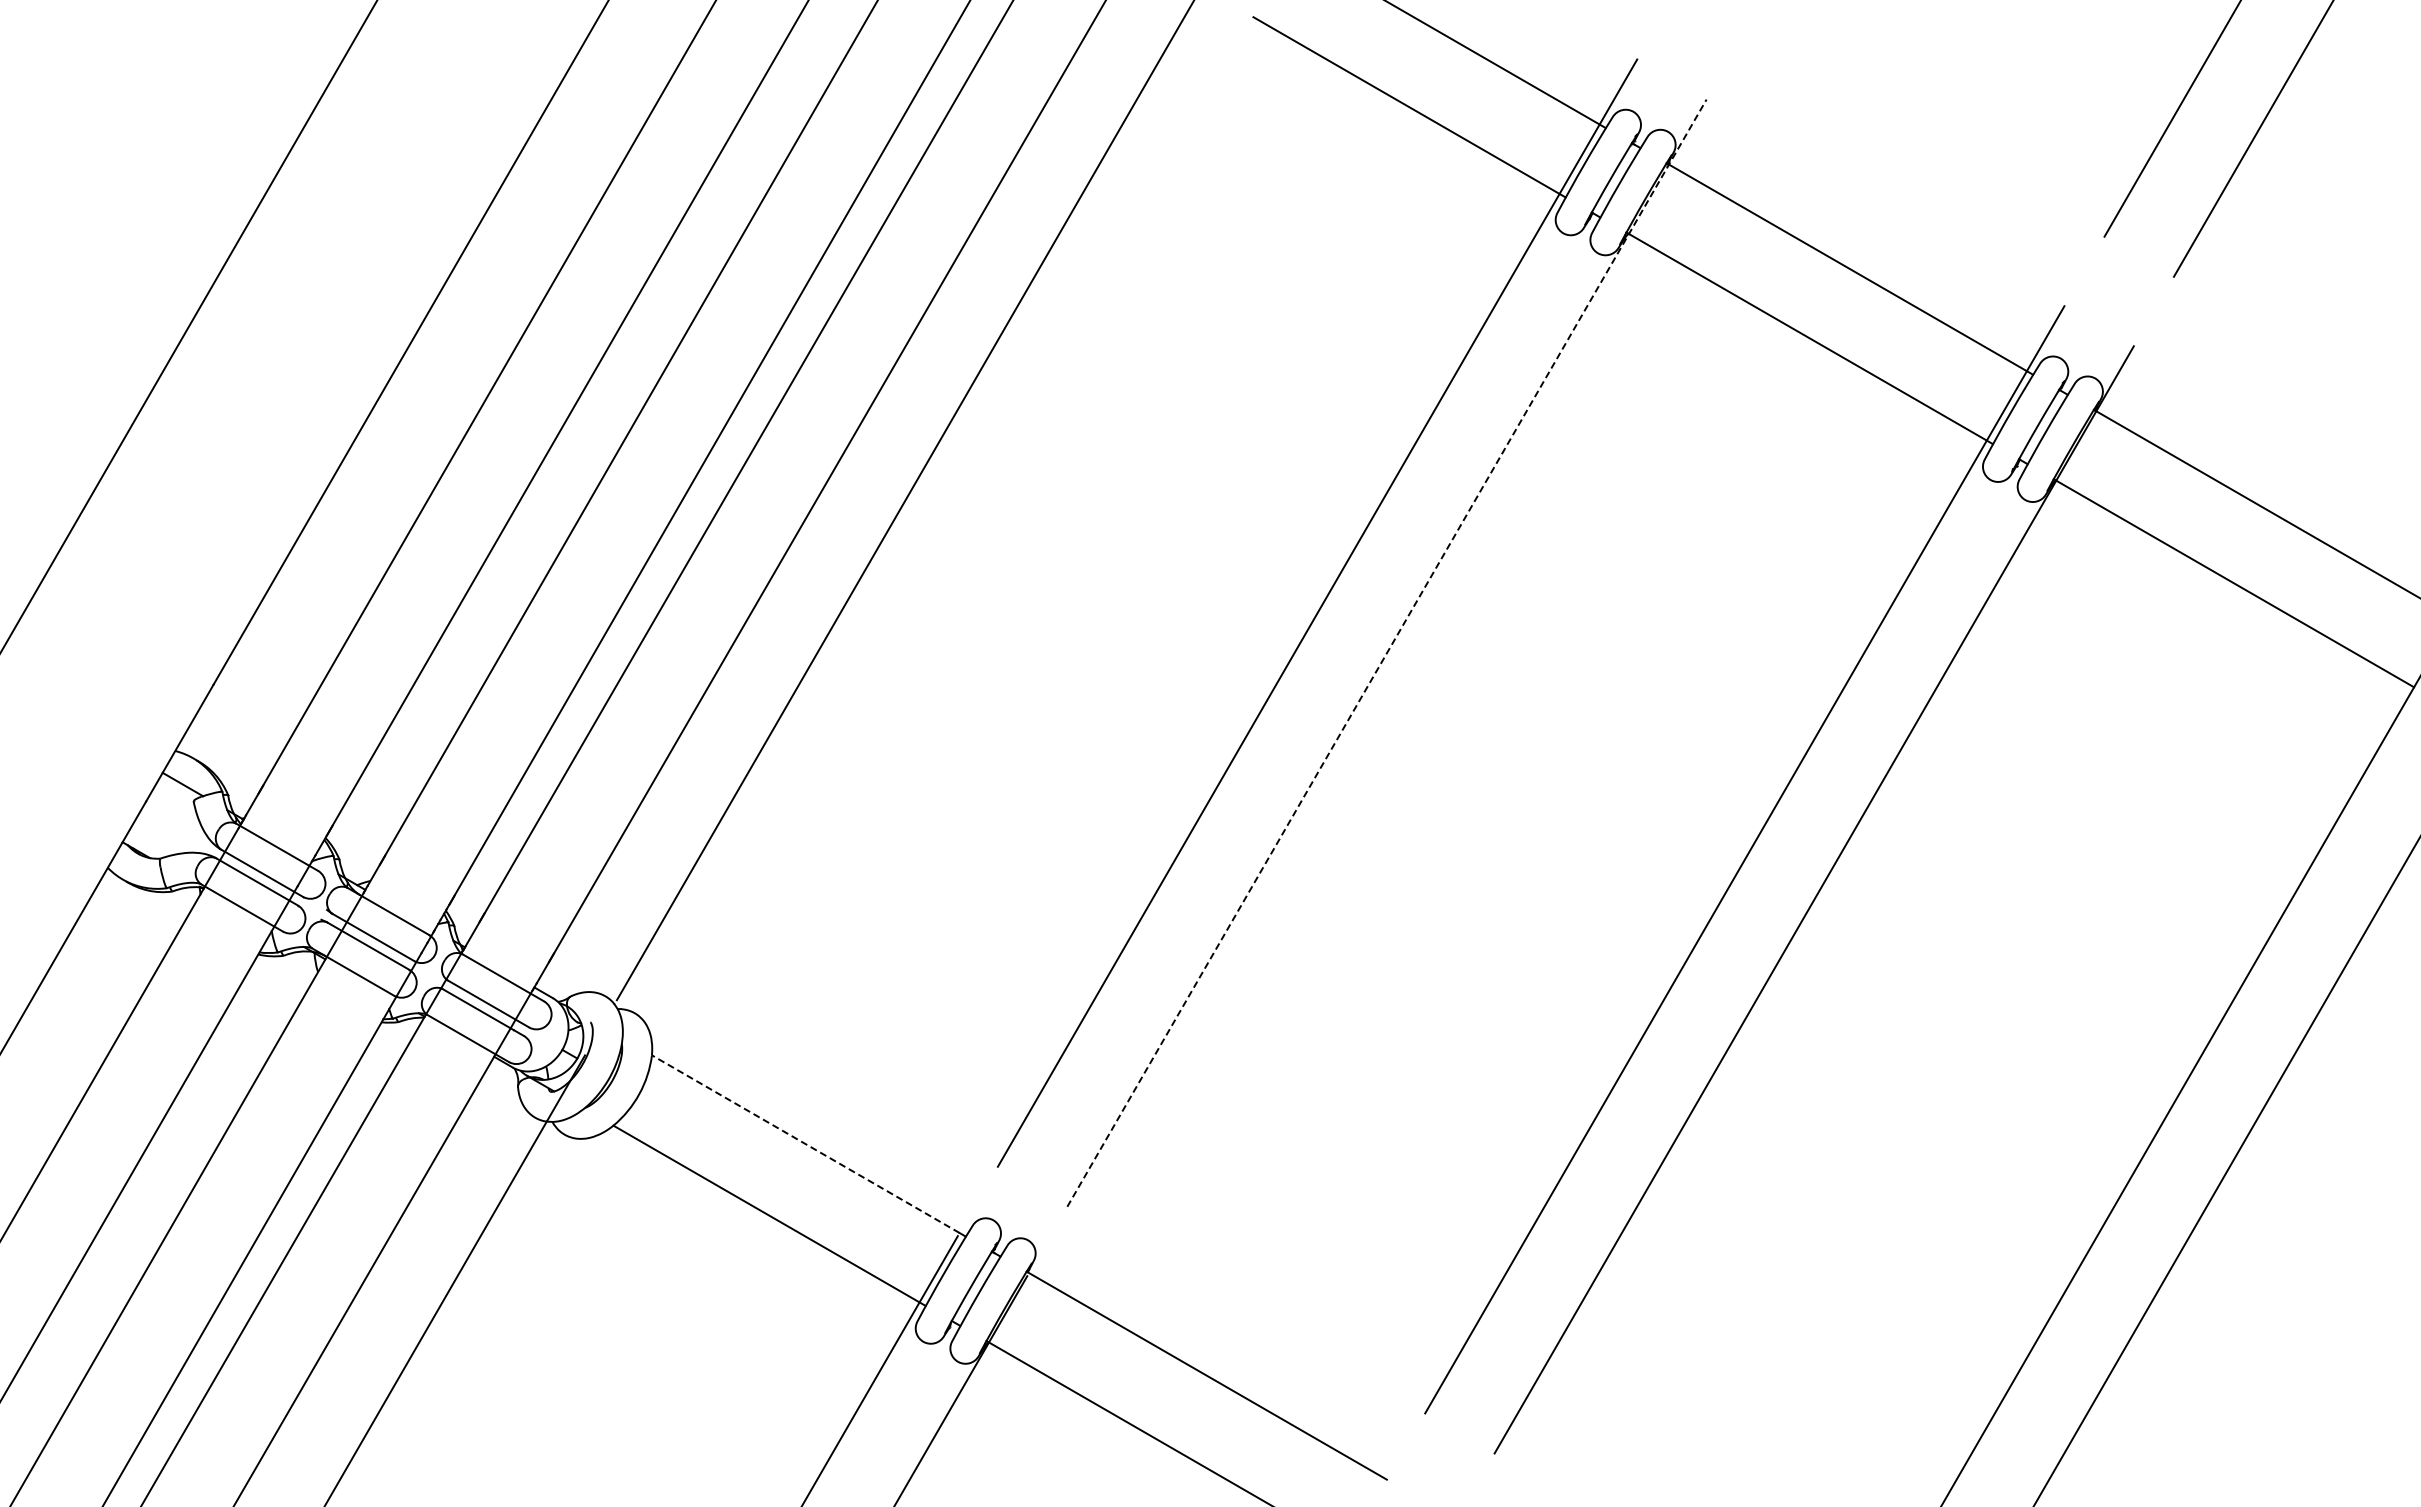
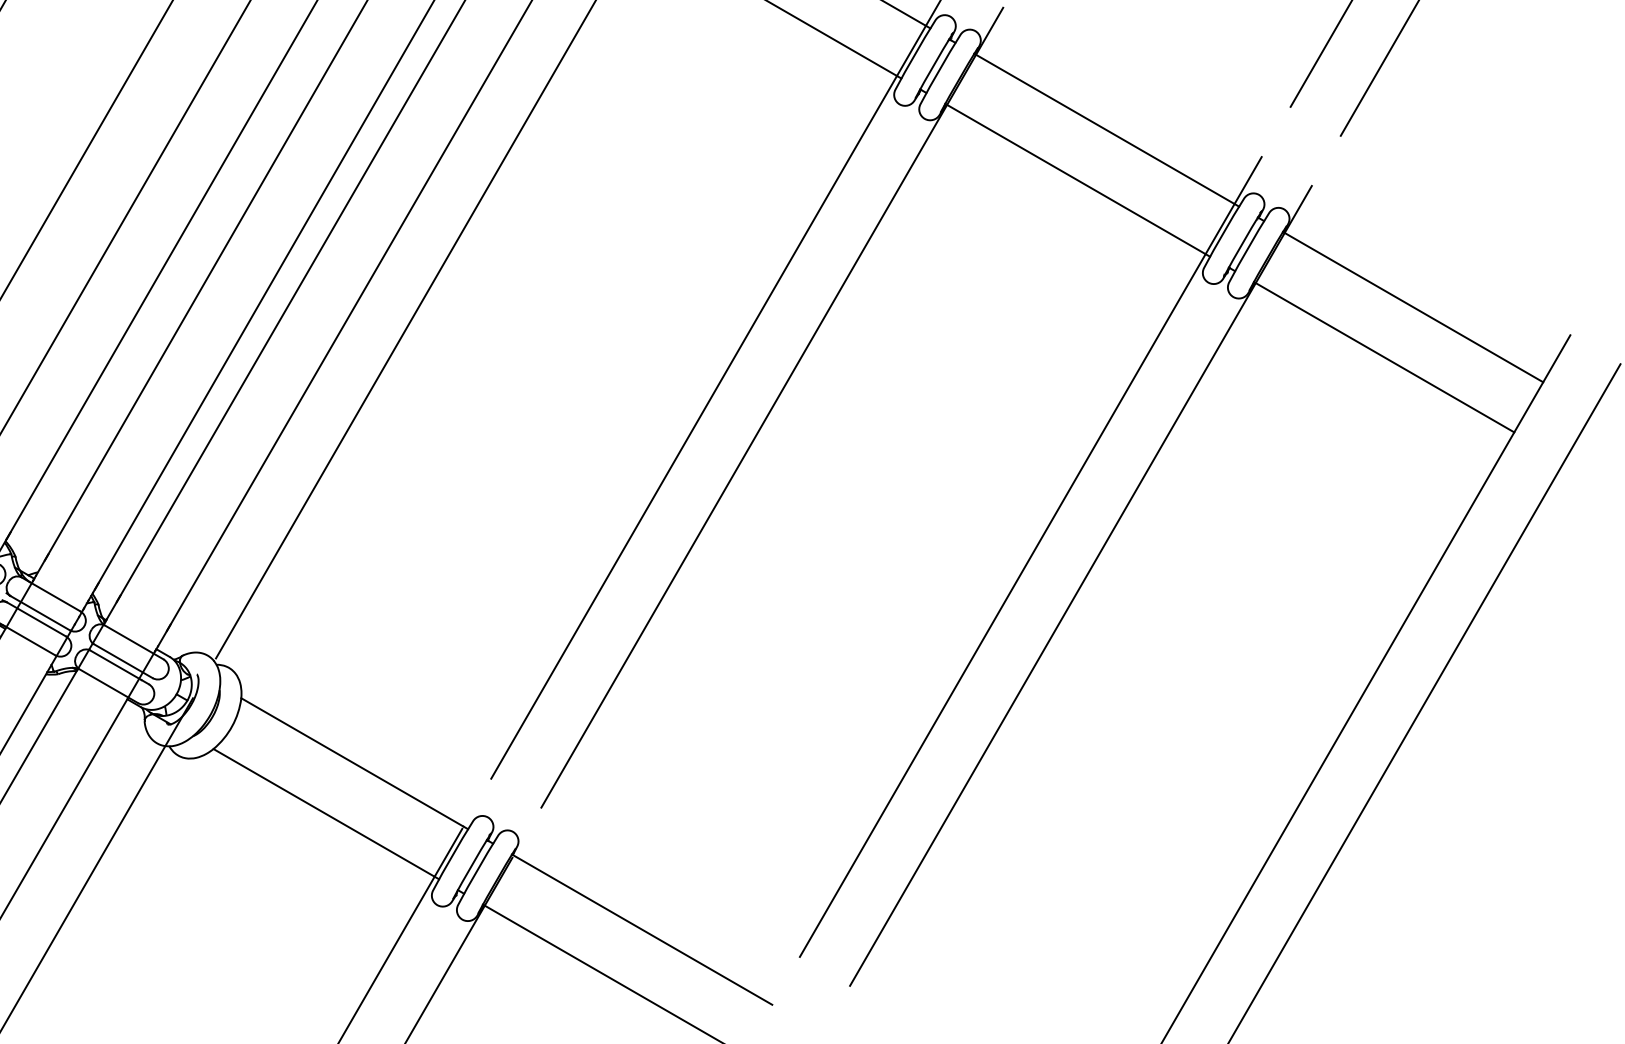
line: (1387, 652) -> (772, 407), dashed -> solid
line: (805, 1144) -> (352, 762), dashed -> solid

